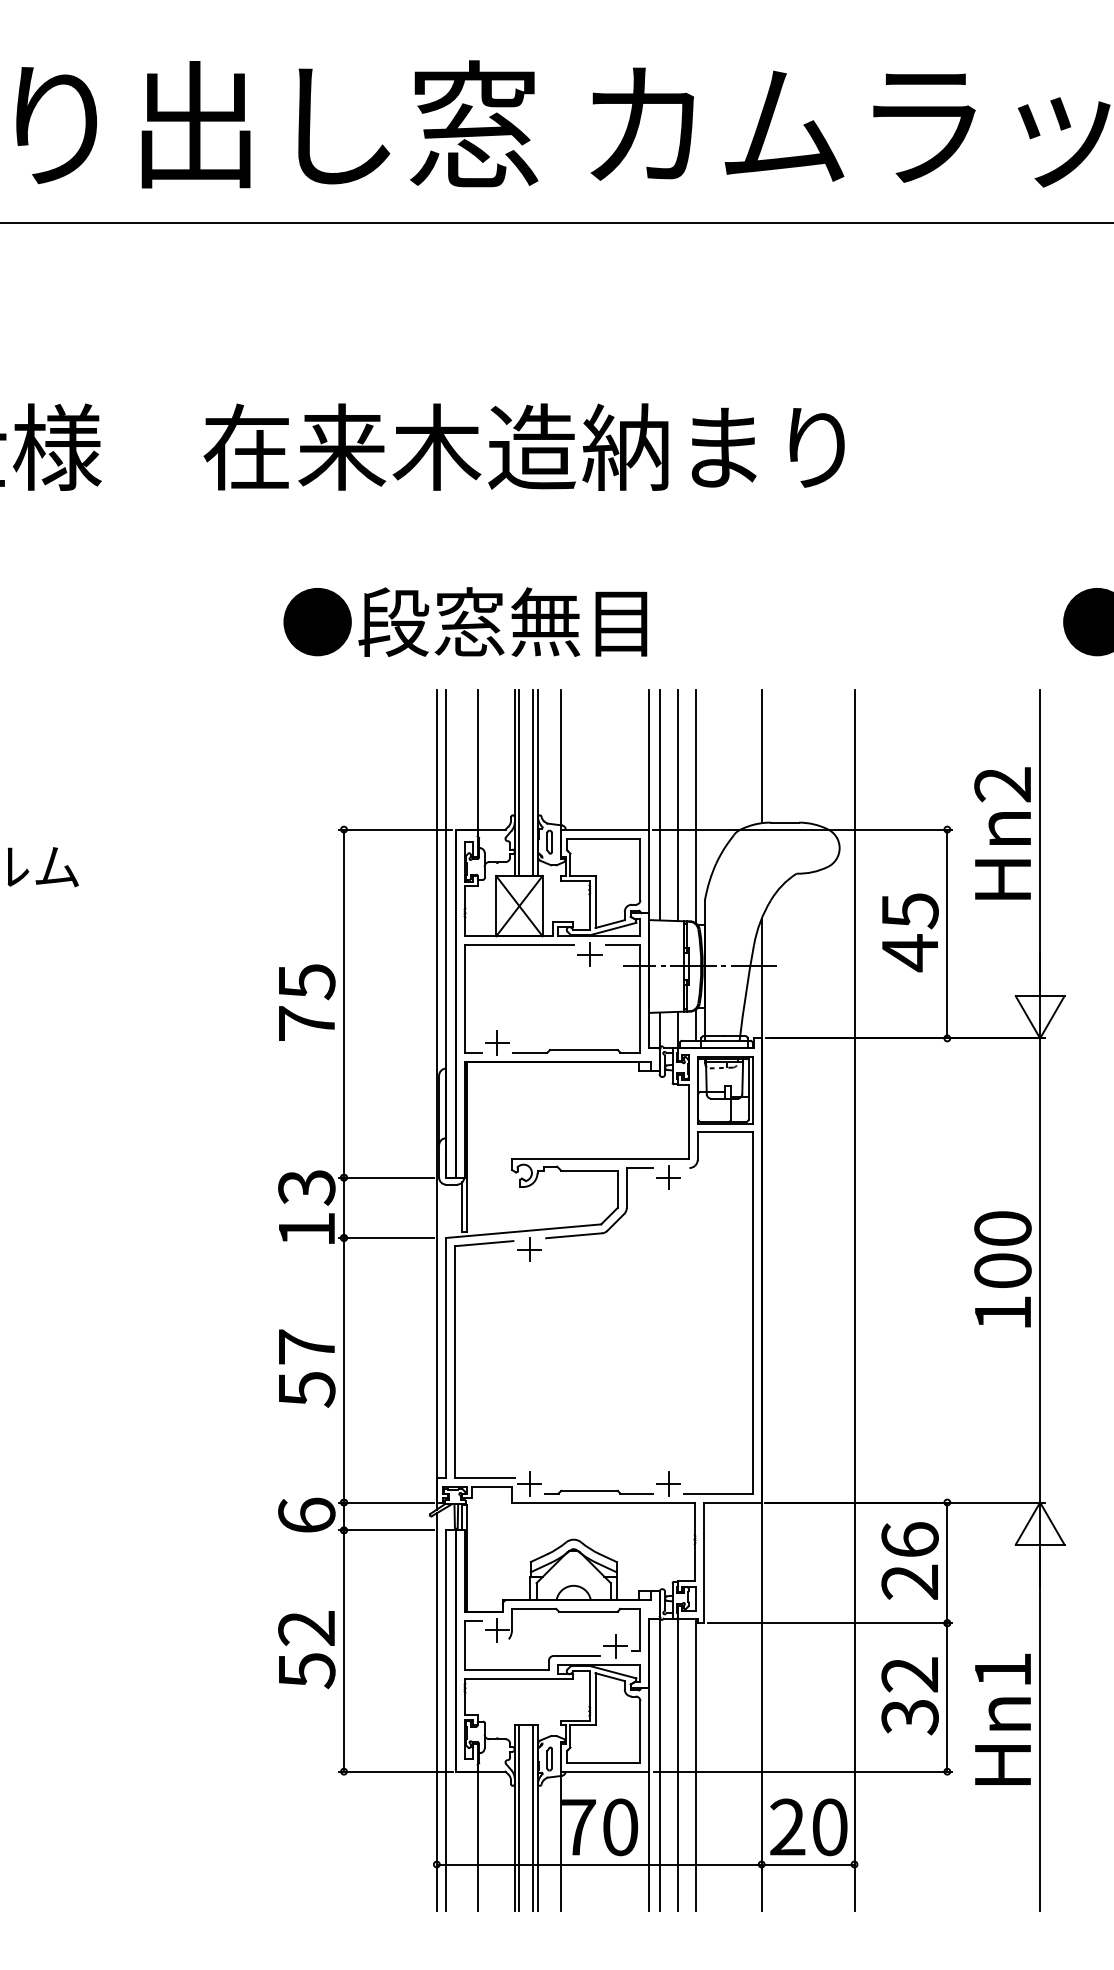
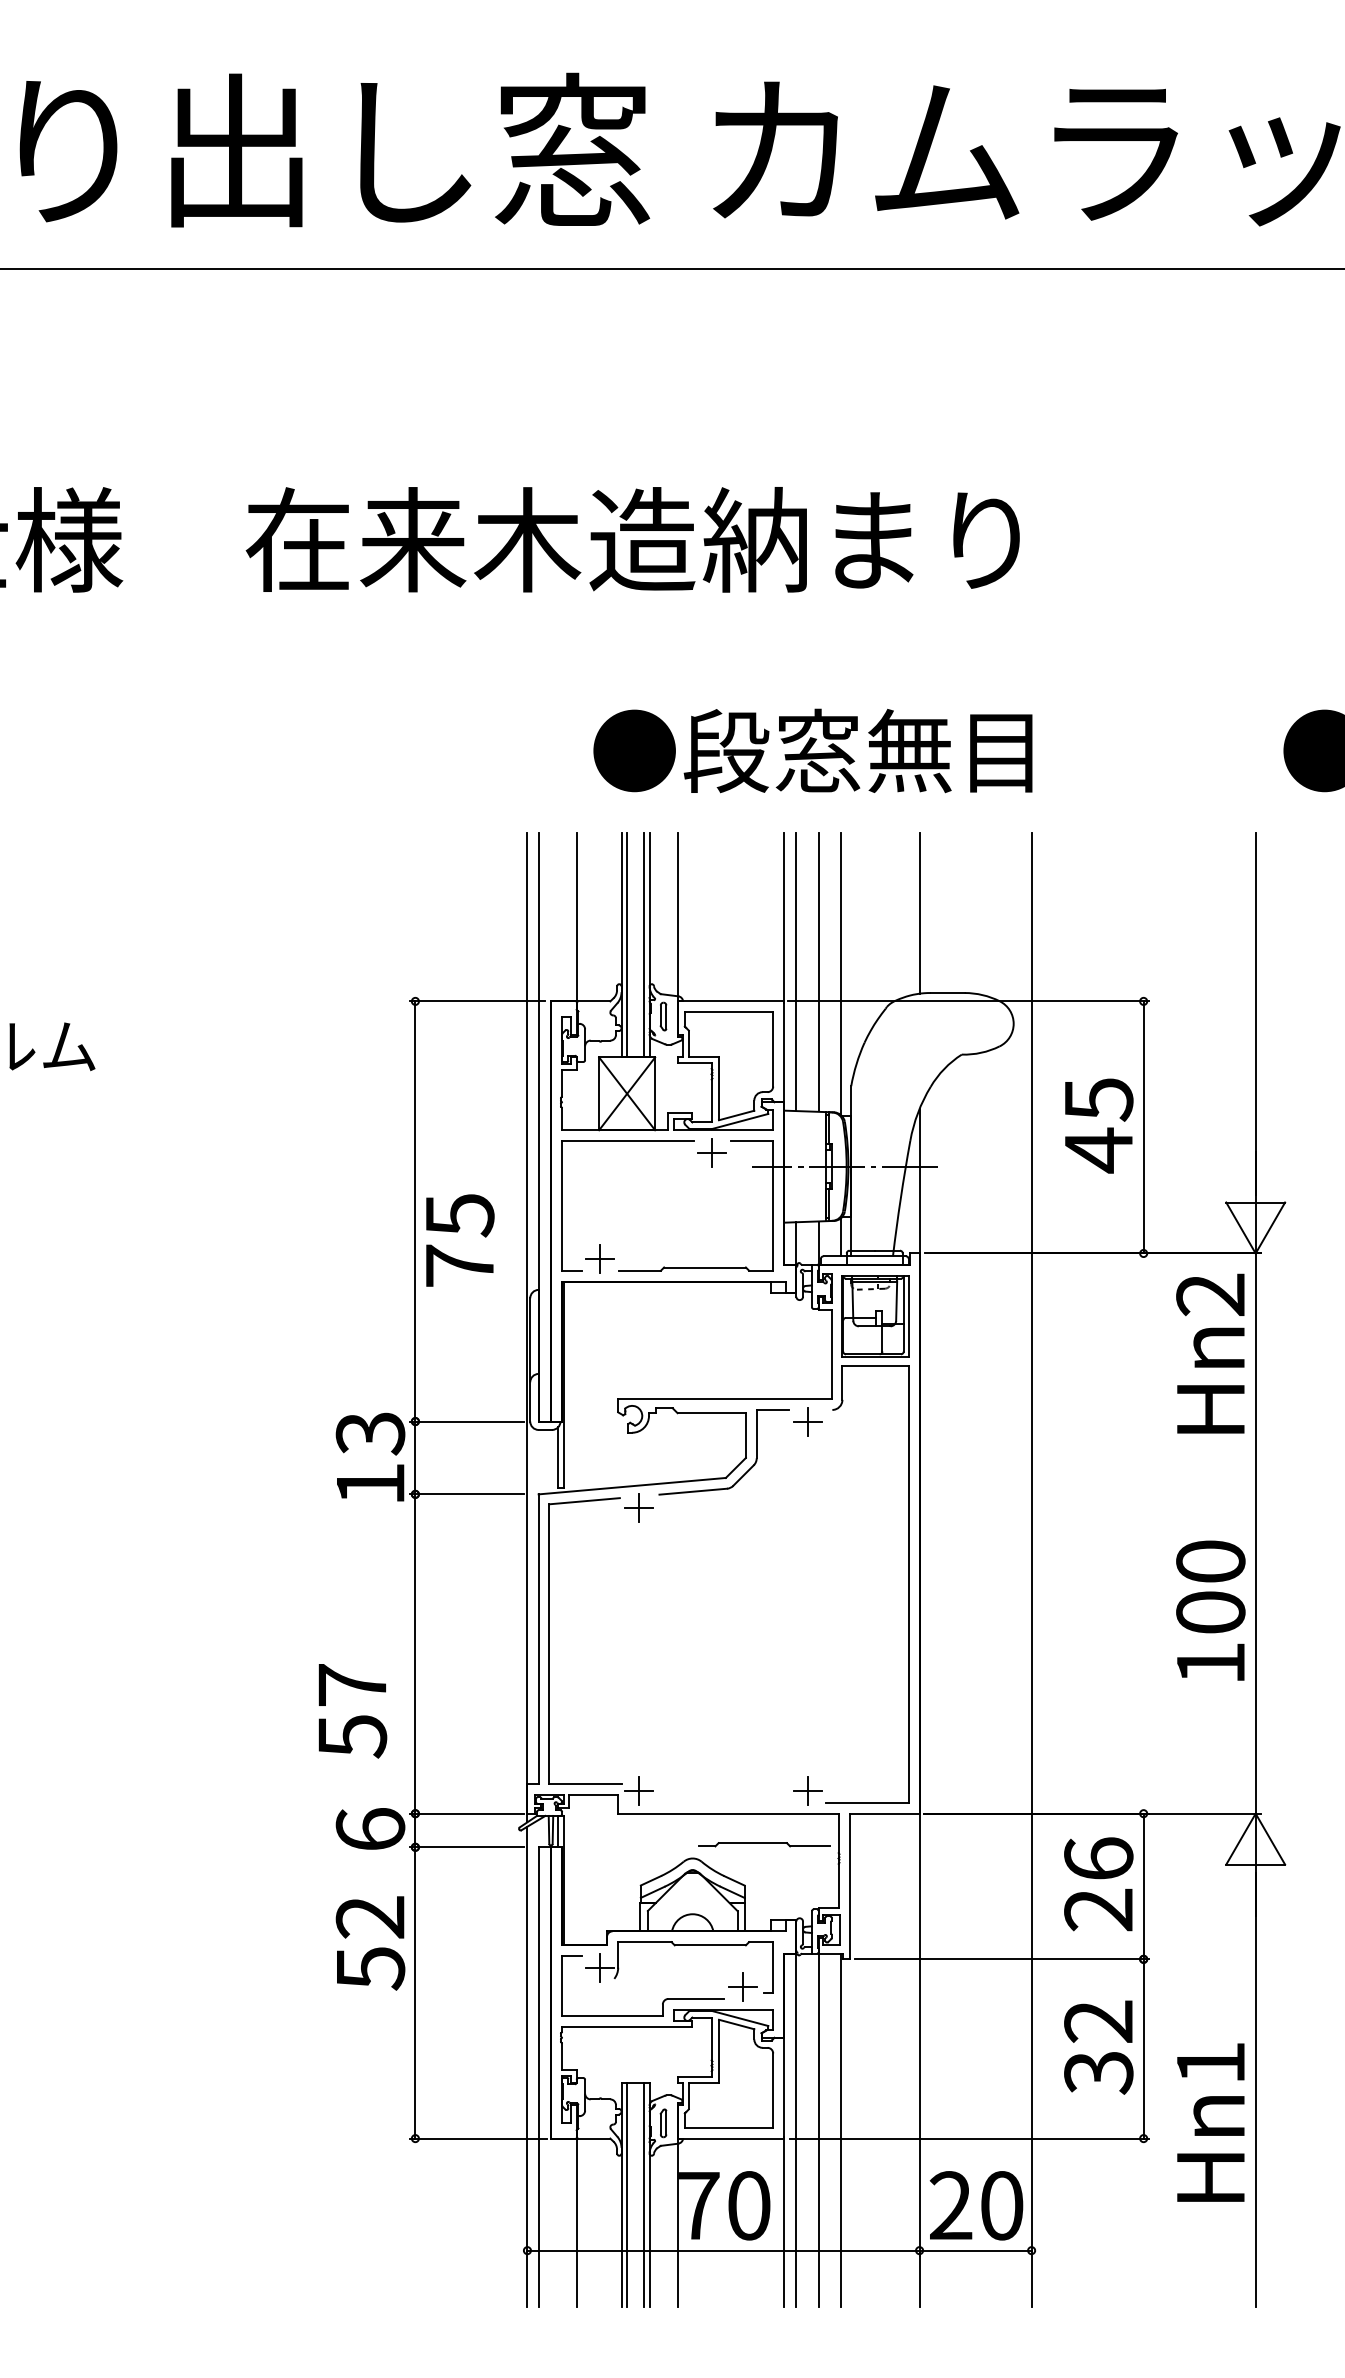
text: (465, 621) -> (813, 750), moved
text: (1002, 833) -> (1210, 1353), moved
text: (307, 1002) -> (460, 1240), moved
text: (1002, 1269) -> (1210, 1610), moved
text: (307, 1368) -> (353, 1711), moved
part: (598, 1491) -> (763, 1843), moved
text: (306, 1650) -> (370, 1944), moved
text: (1002, 1718) -> (1210, 2121), moved

